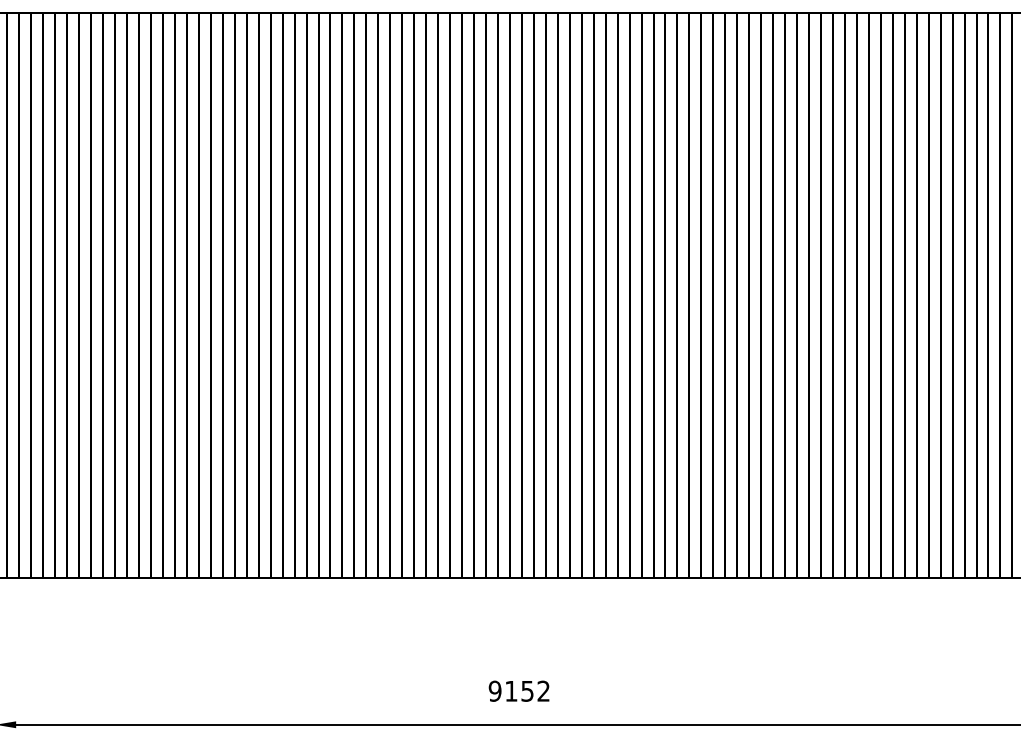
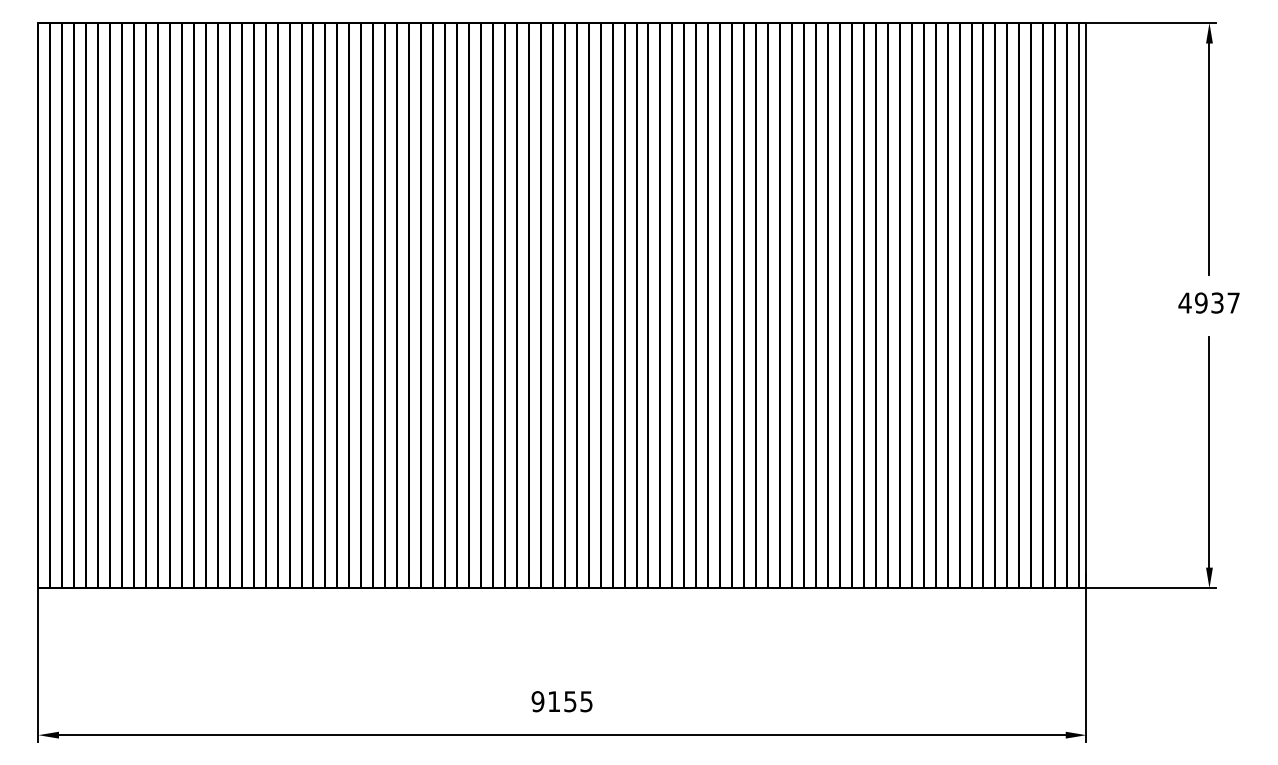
text: (543, 691) -> (586, 701), 9152 -> 9155

